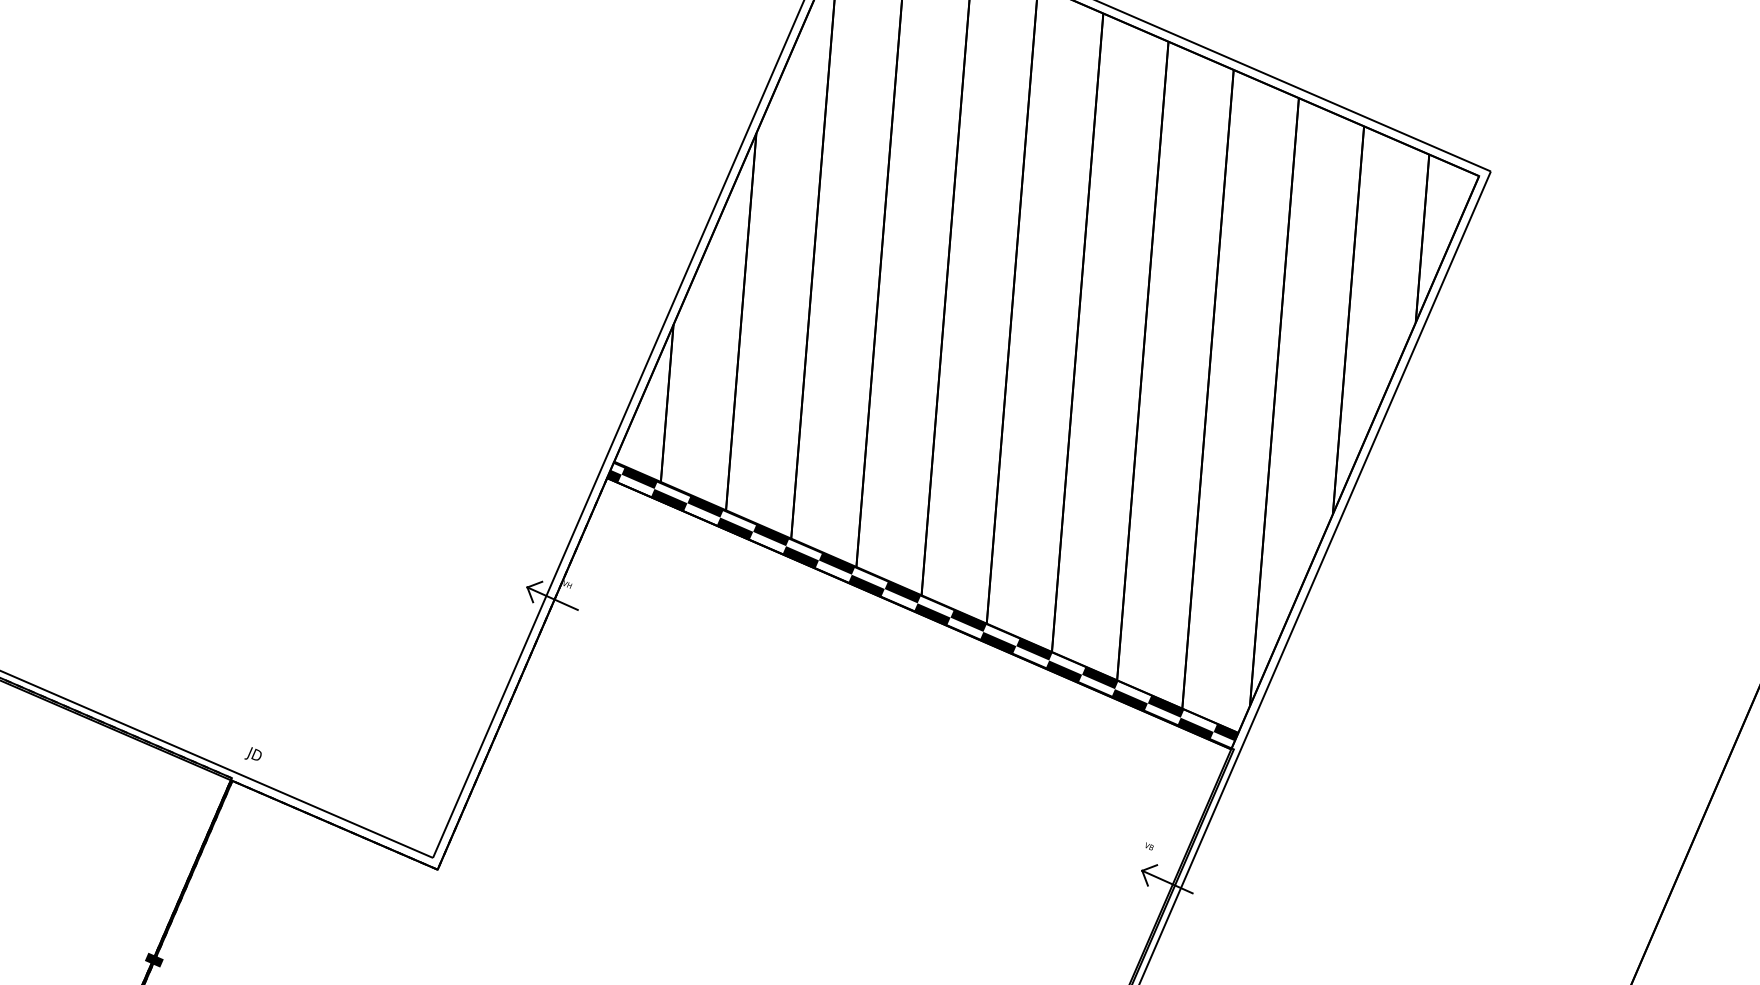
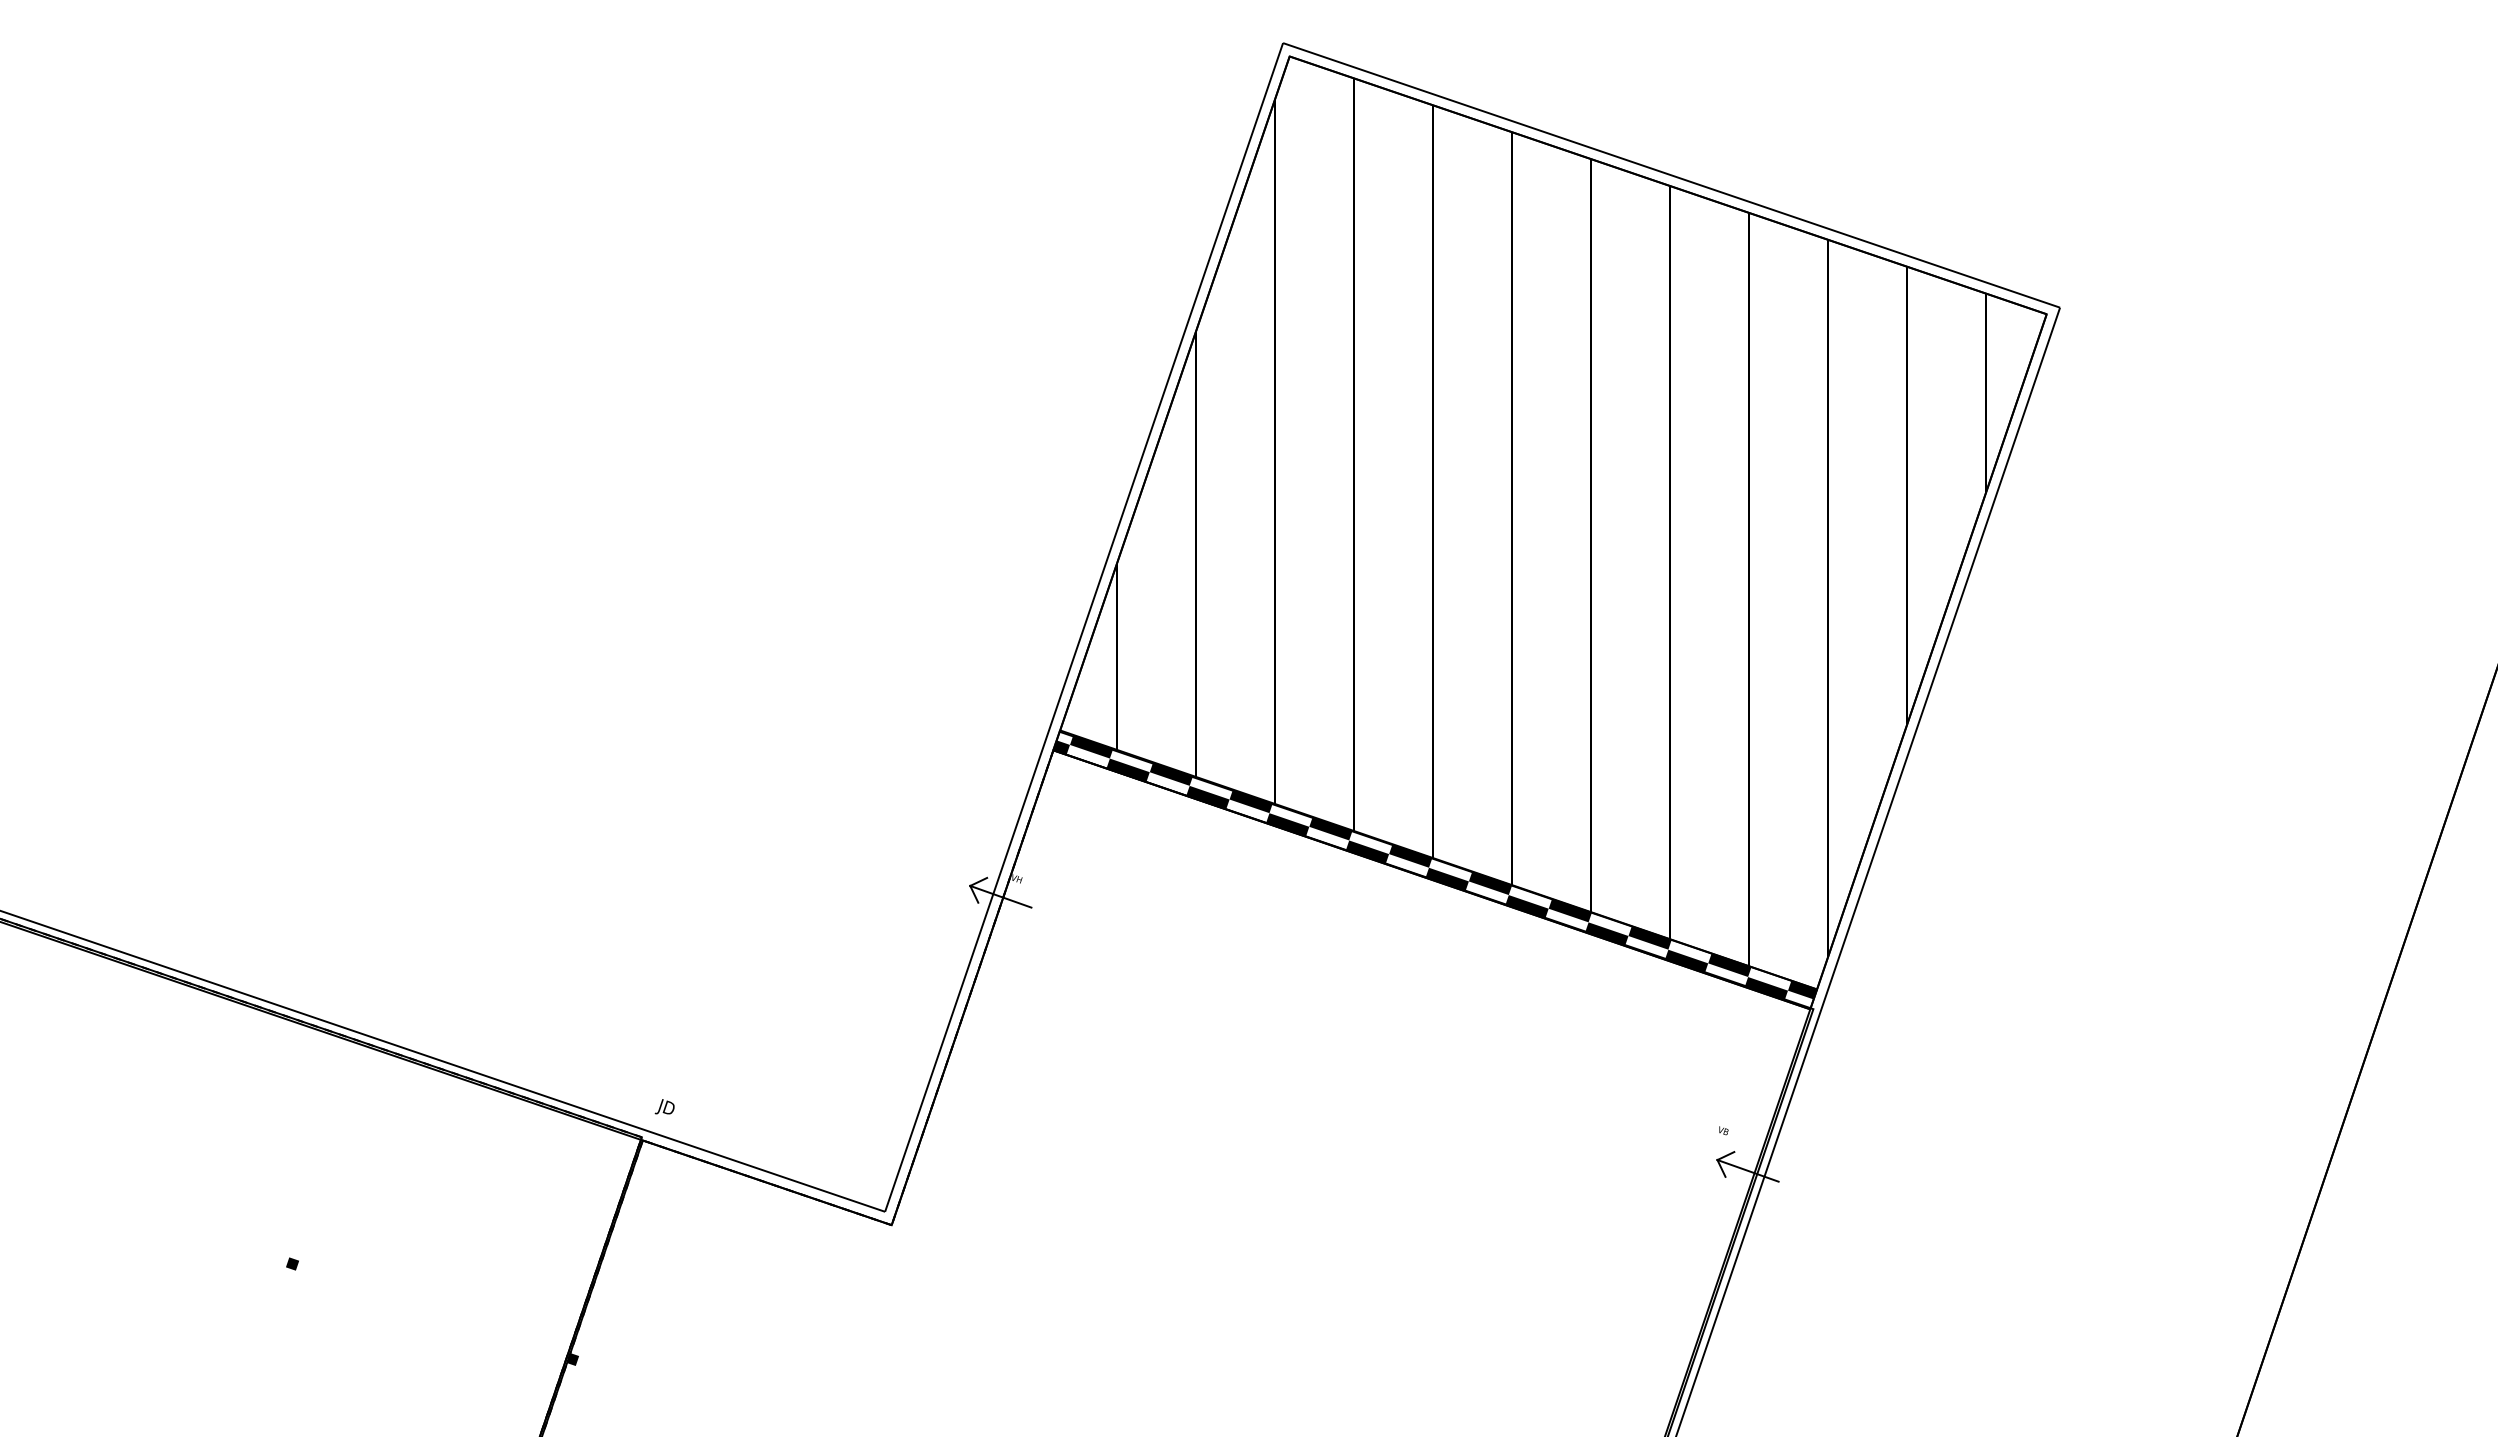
fill: (150, 957) -> (563, 1355), removed

